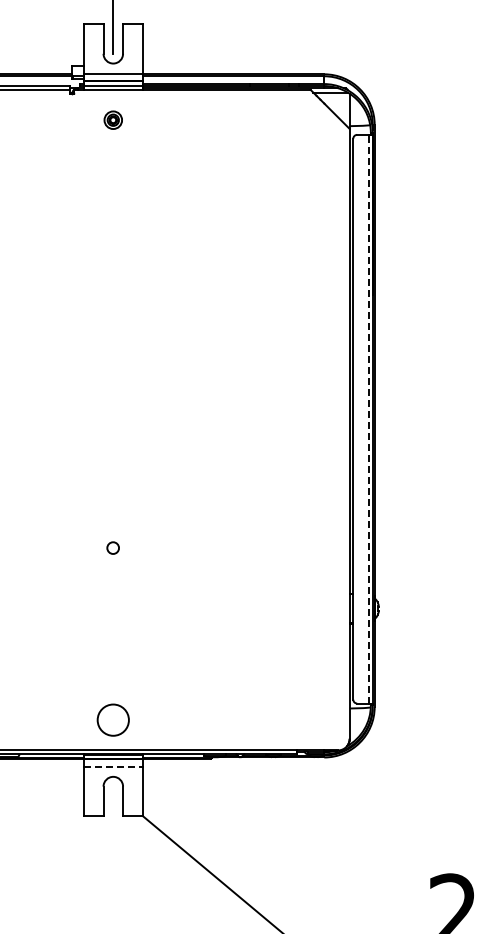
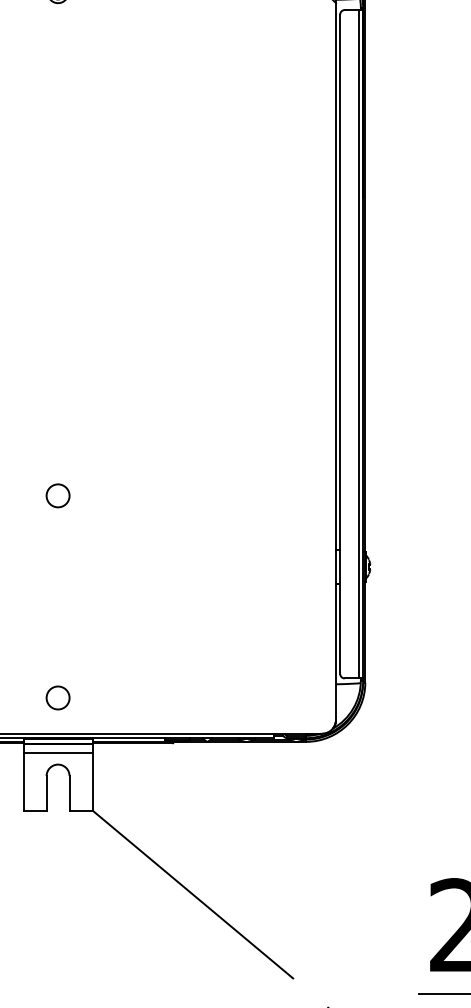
line: (368, 418) -> (358, 343), dashed -> solid
circle: (112, 547) -> (57, 495), size x1.67
circle: (113, 719) -> (58, 697), size x0.62
line: (113, 766) -> (58, 752), dashed -> solid

